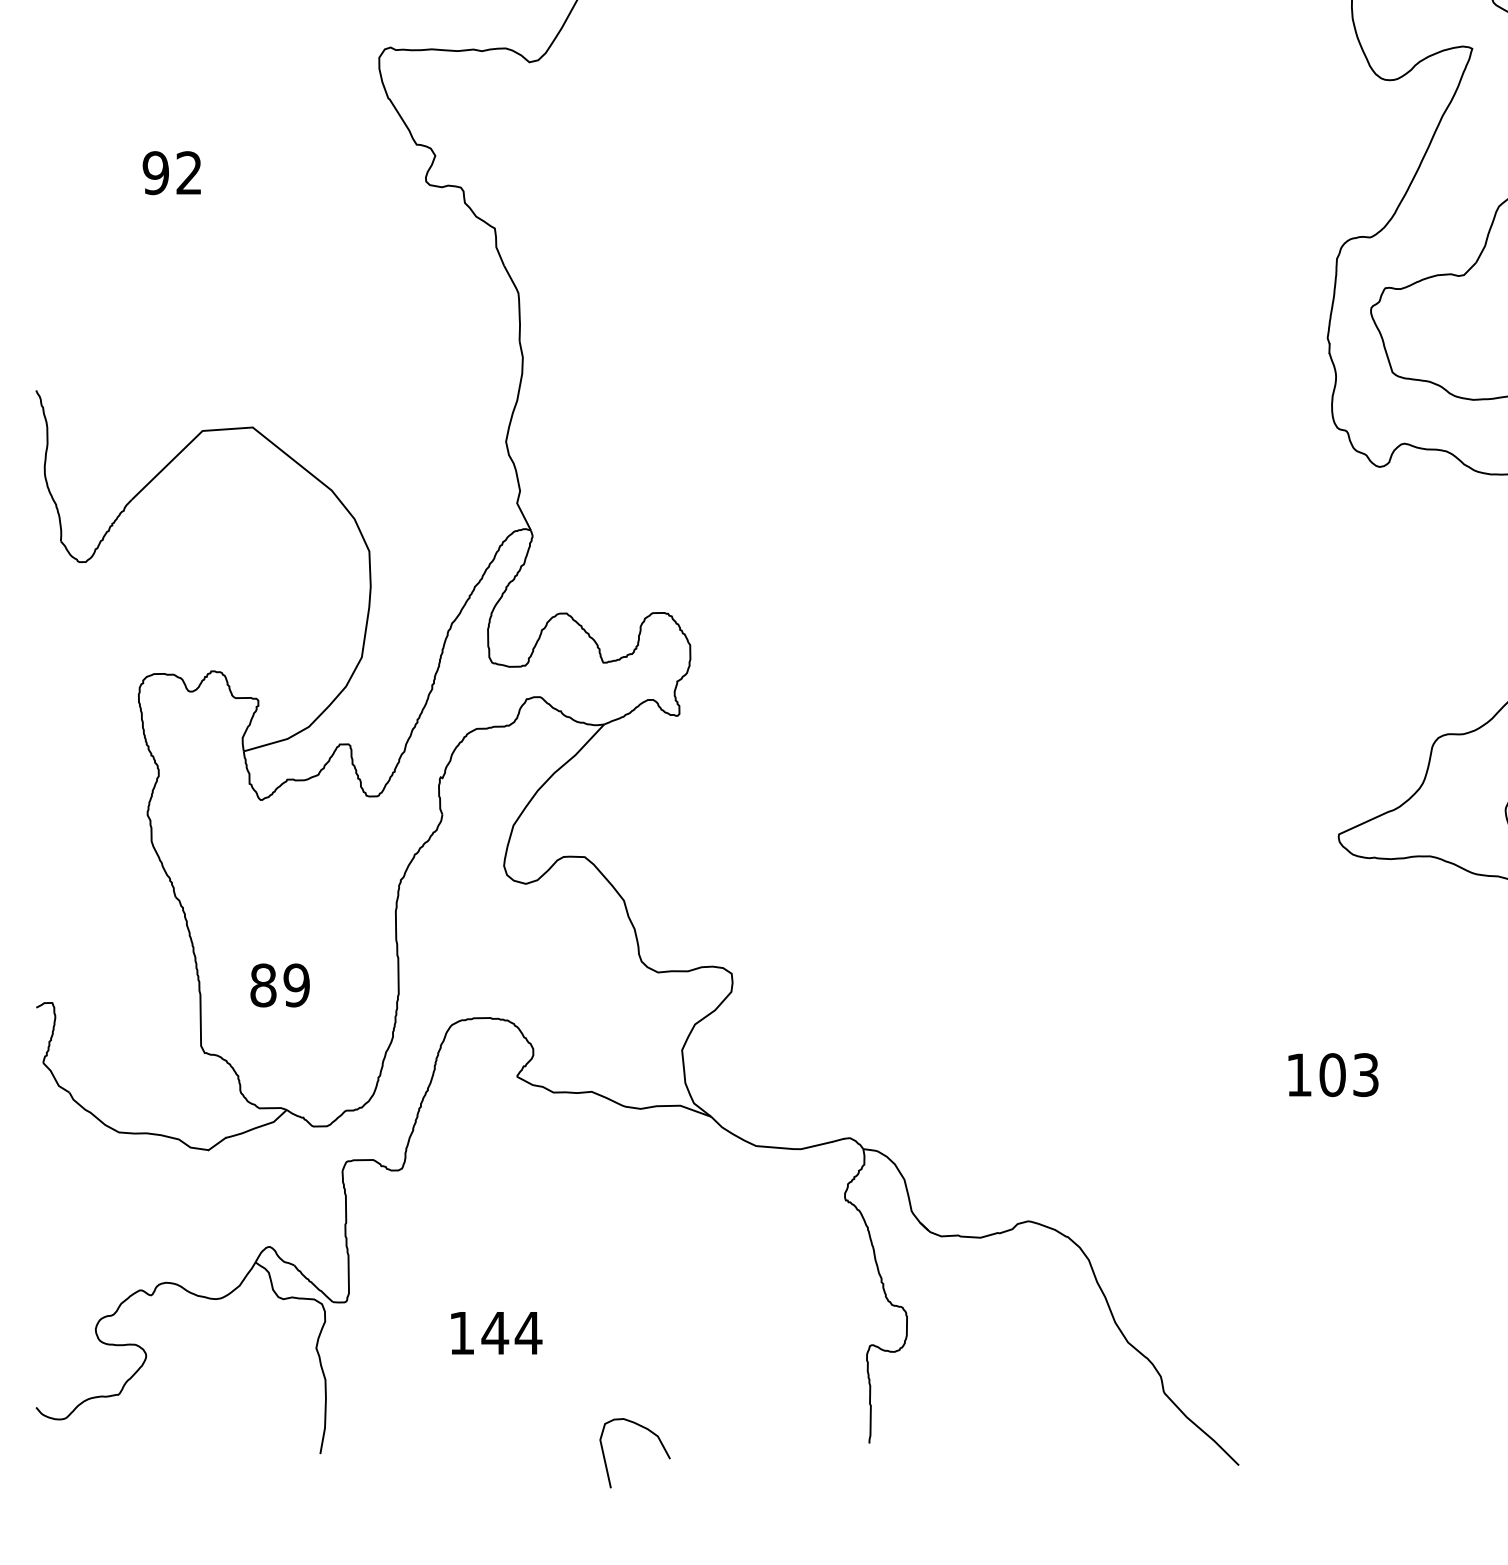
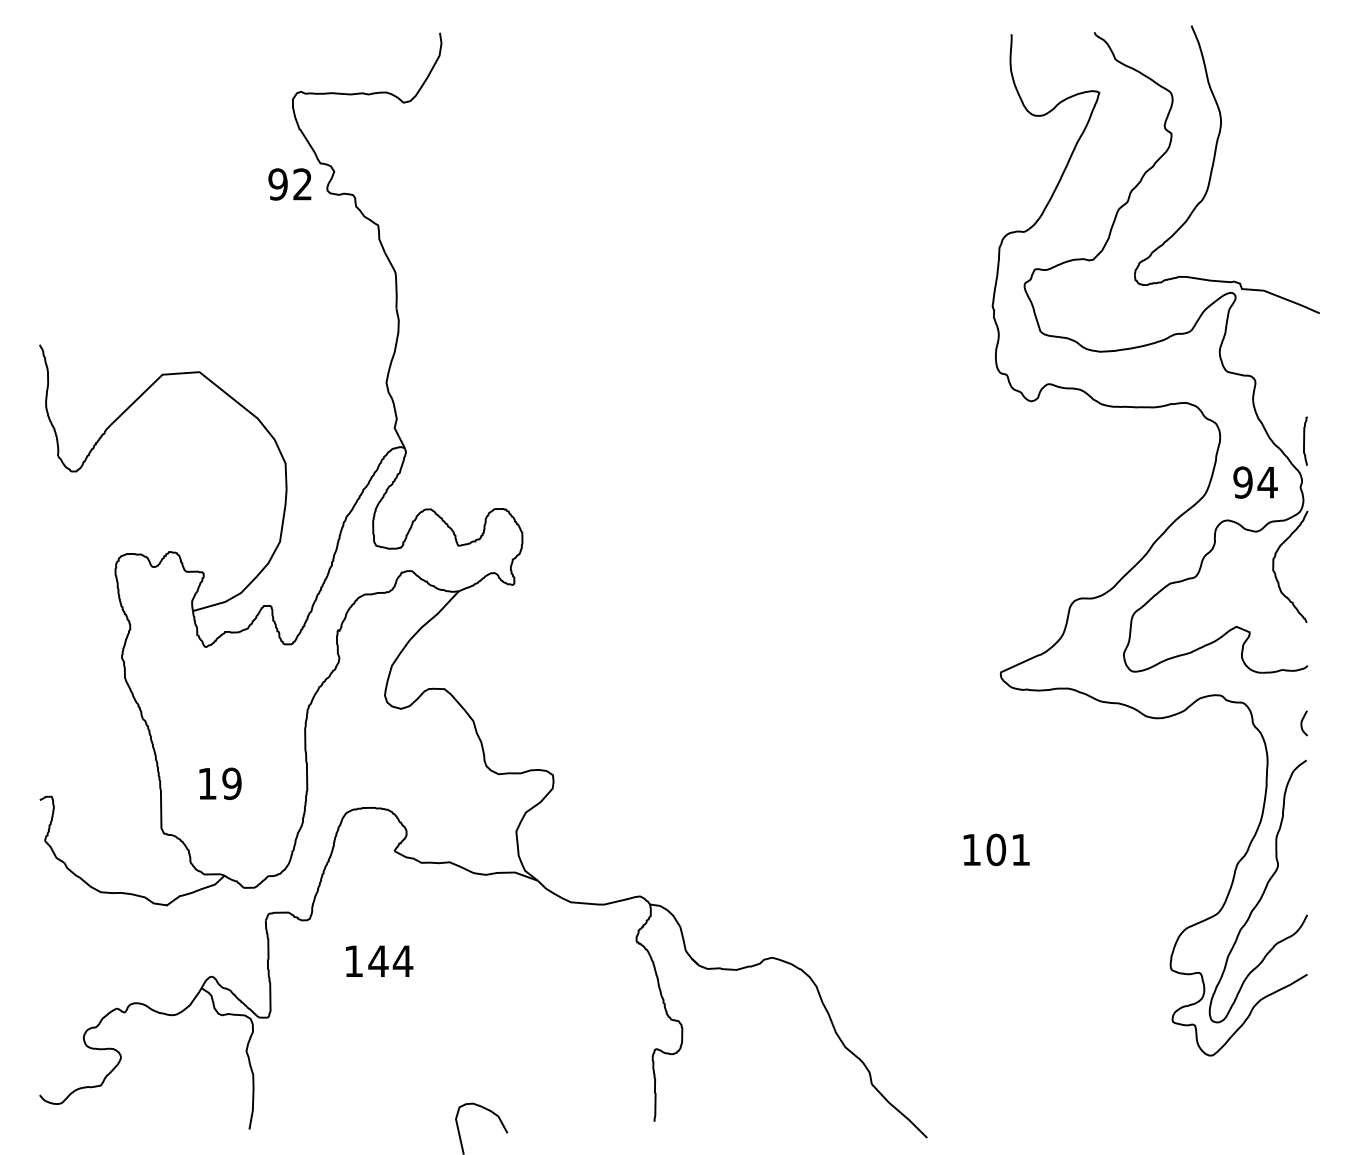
text: (171, 173) -> (289, 184), moved
text: (263, 985) -> (207, 783), 89 -> 19
text: (1365, 1074) -> (1020, 849), 103 -> 101
text: (496, 1332) -> (379, 960), moved

